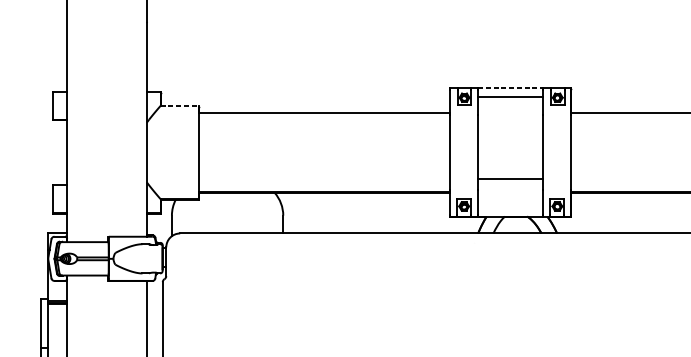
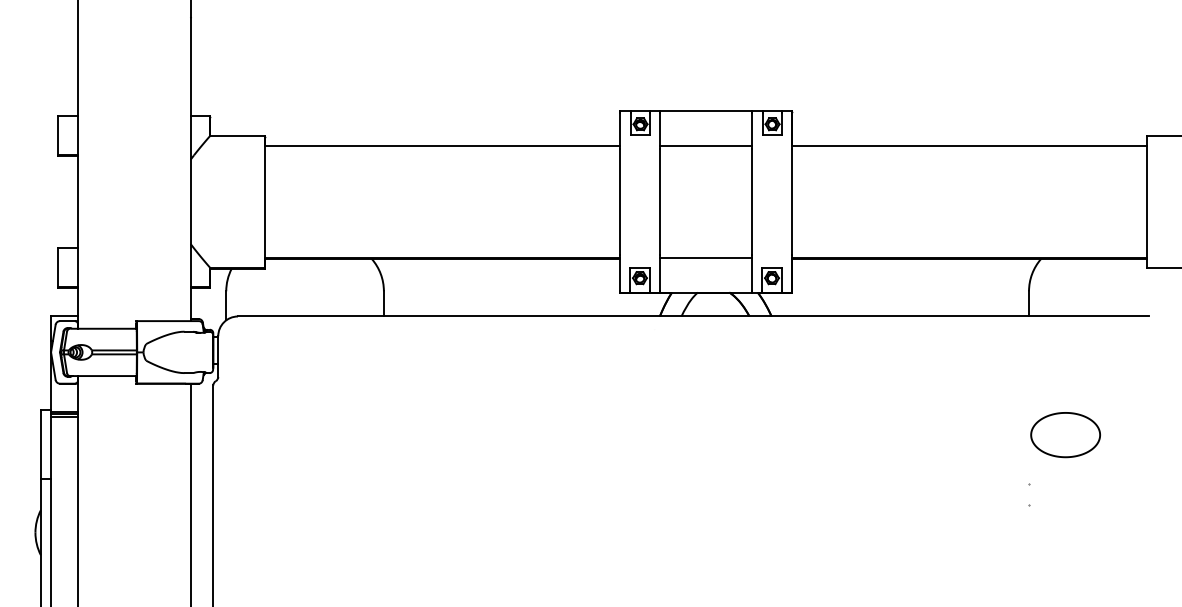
line: (511, 88) -> (706, 111), dashed -> solid
line: (510, 96) -> (705, 145), moved
line: (179, 105) -> (237, 135), dashed -> solid
line: (510, 179) -> (705, 258), moved

